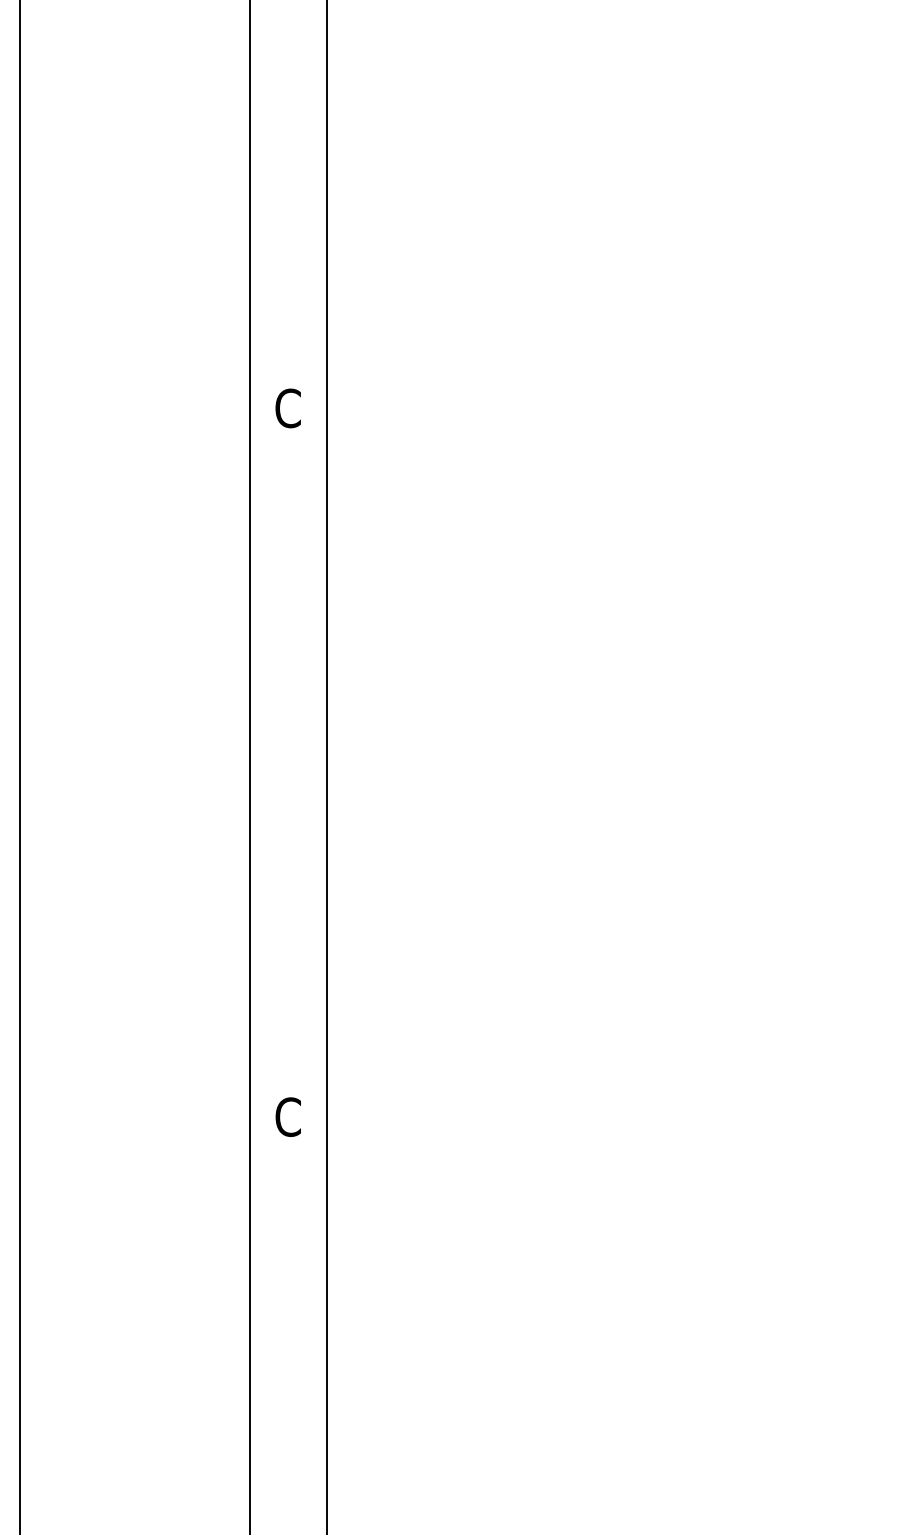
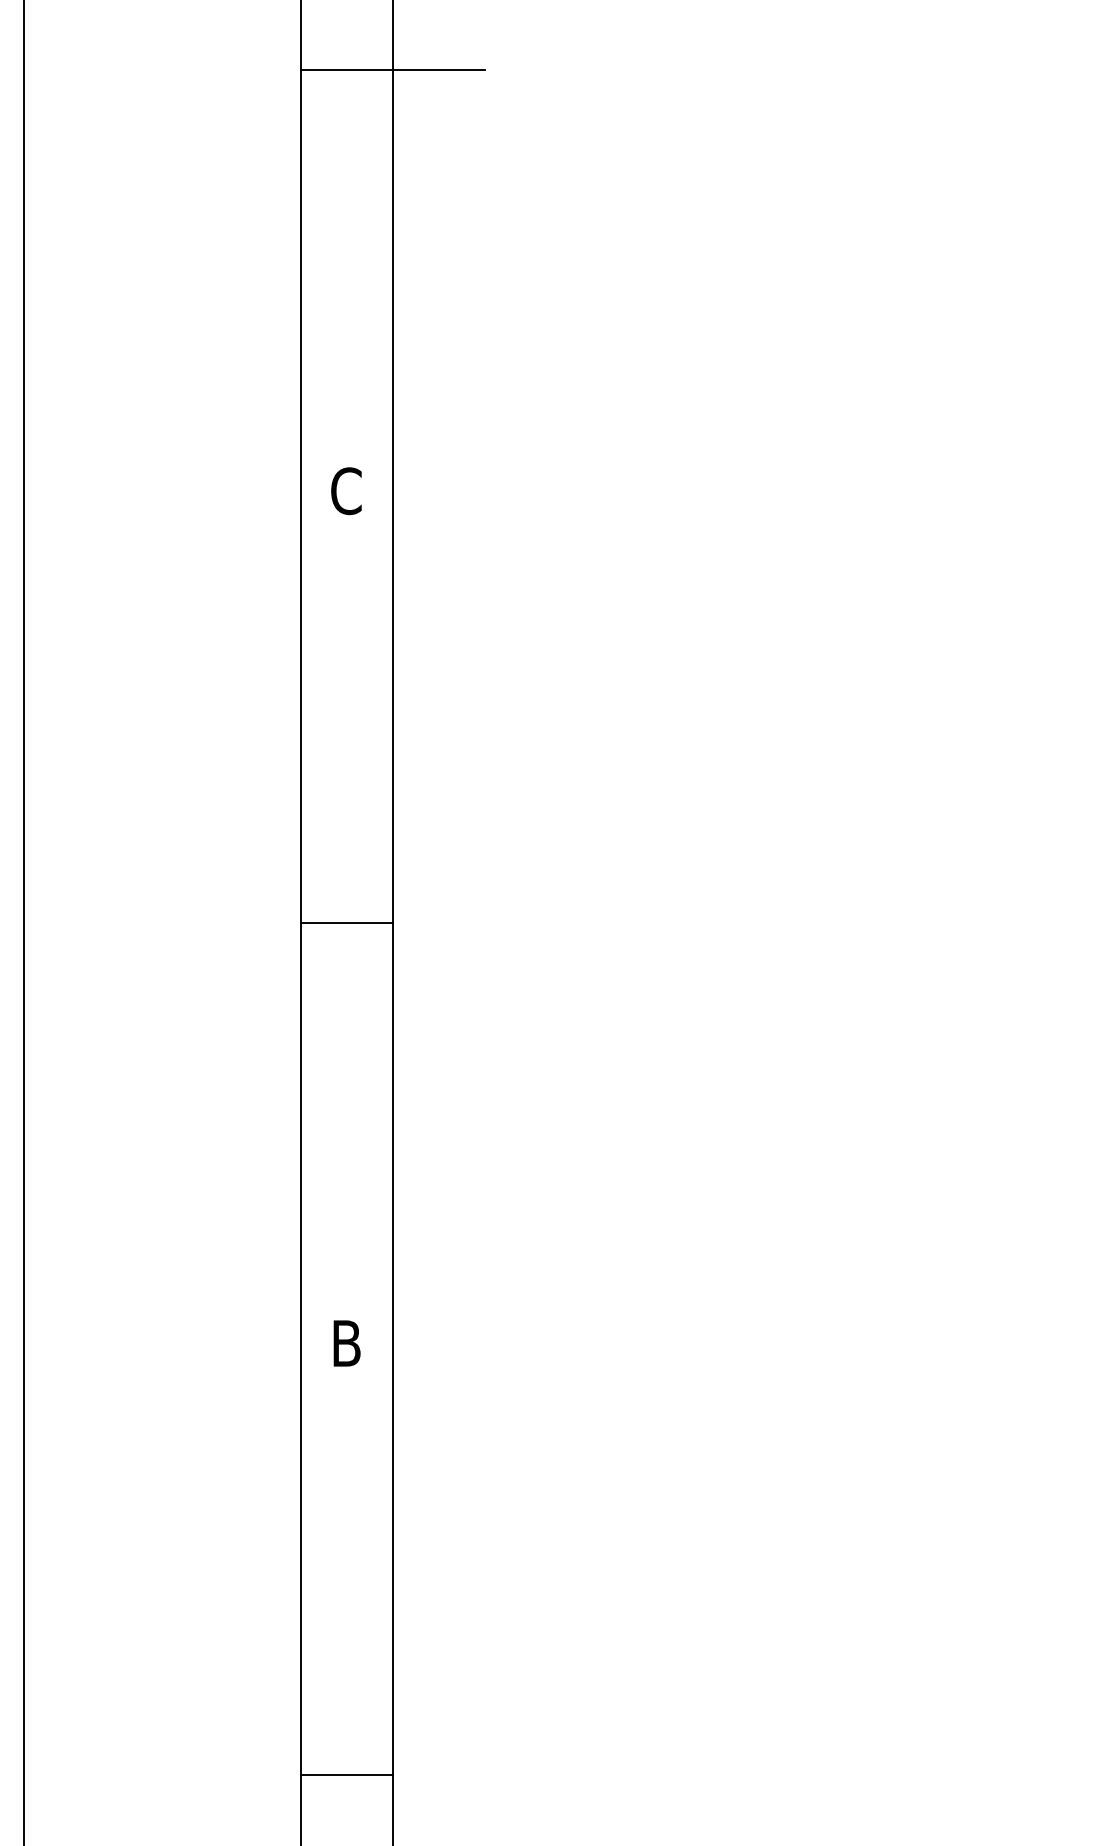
line: (326, 58) -> (392, 70), added
line: (288, 767) -> (346, 923), added
text: (287, 1116) -> (345, 1342), C -> B
line: (288, 1475) -> (346, 1774), added

